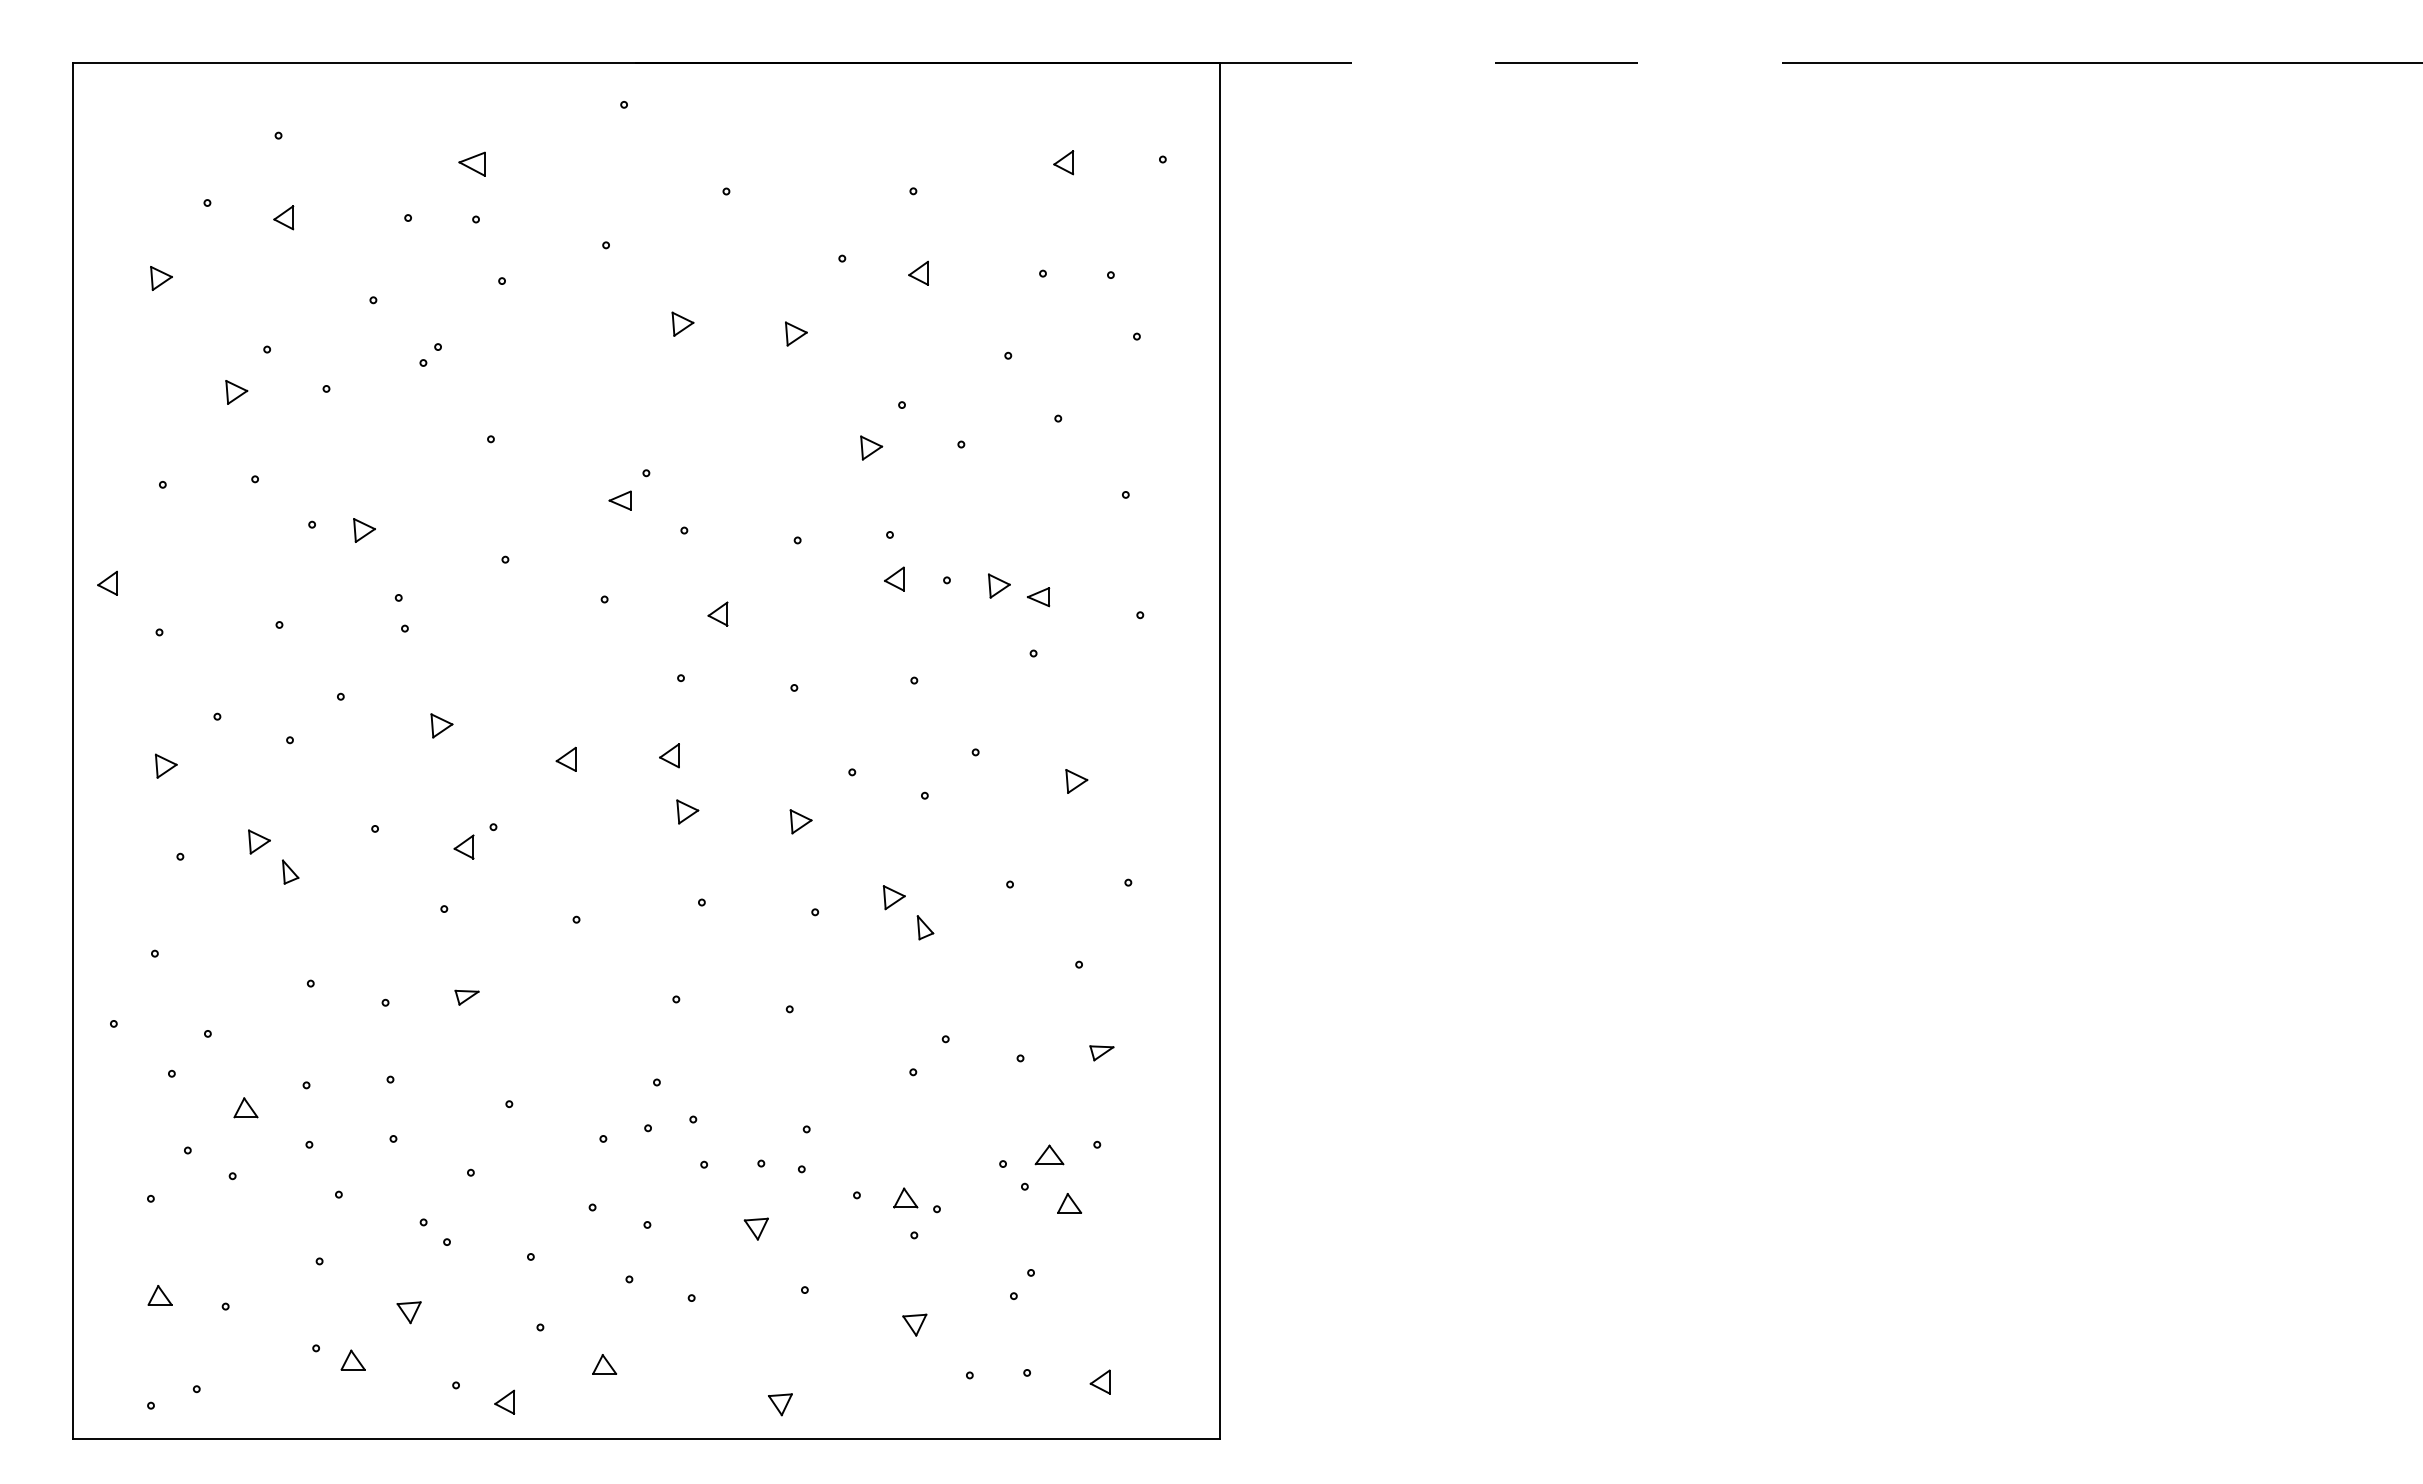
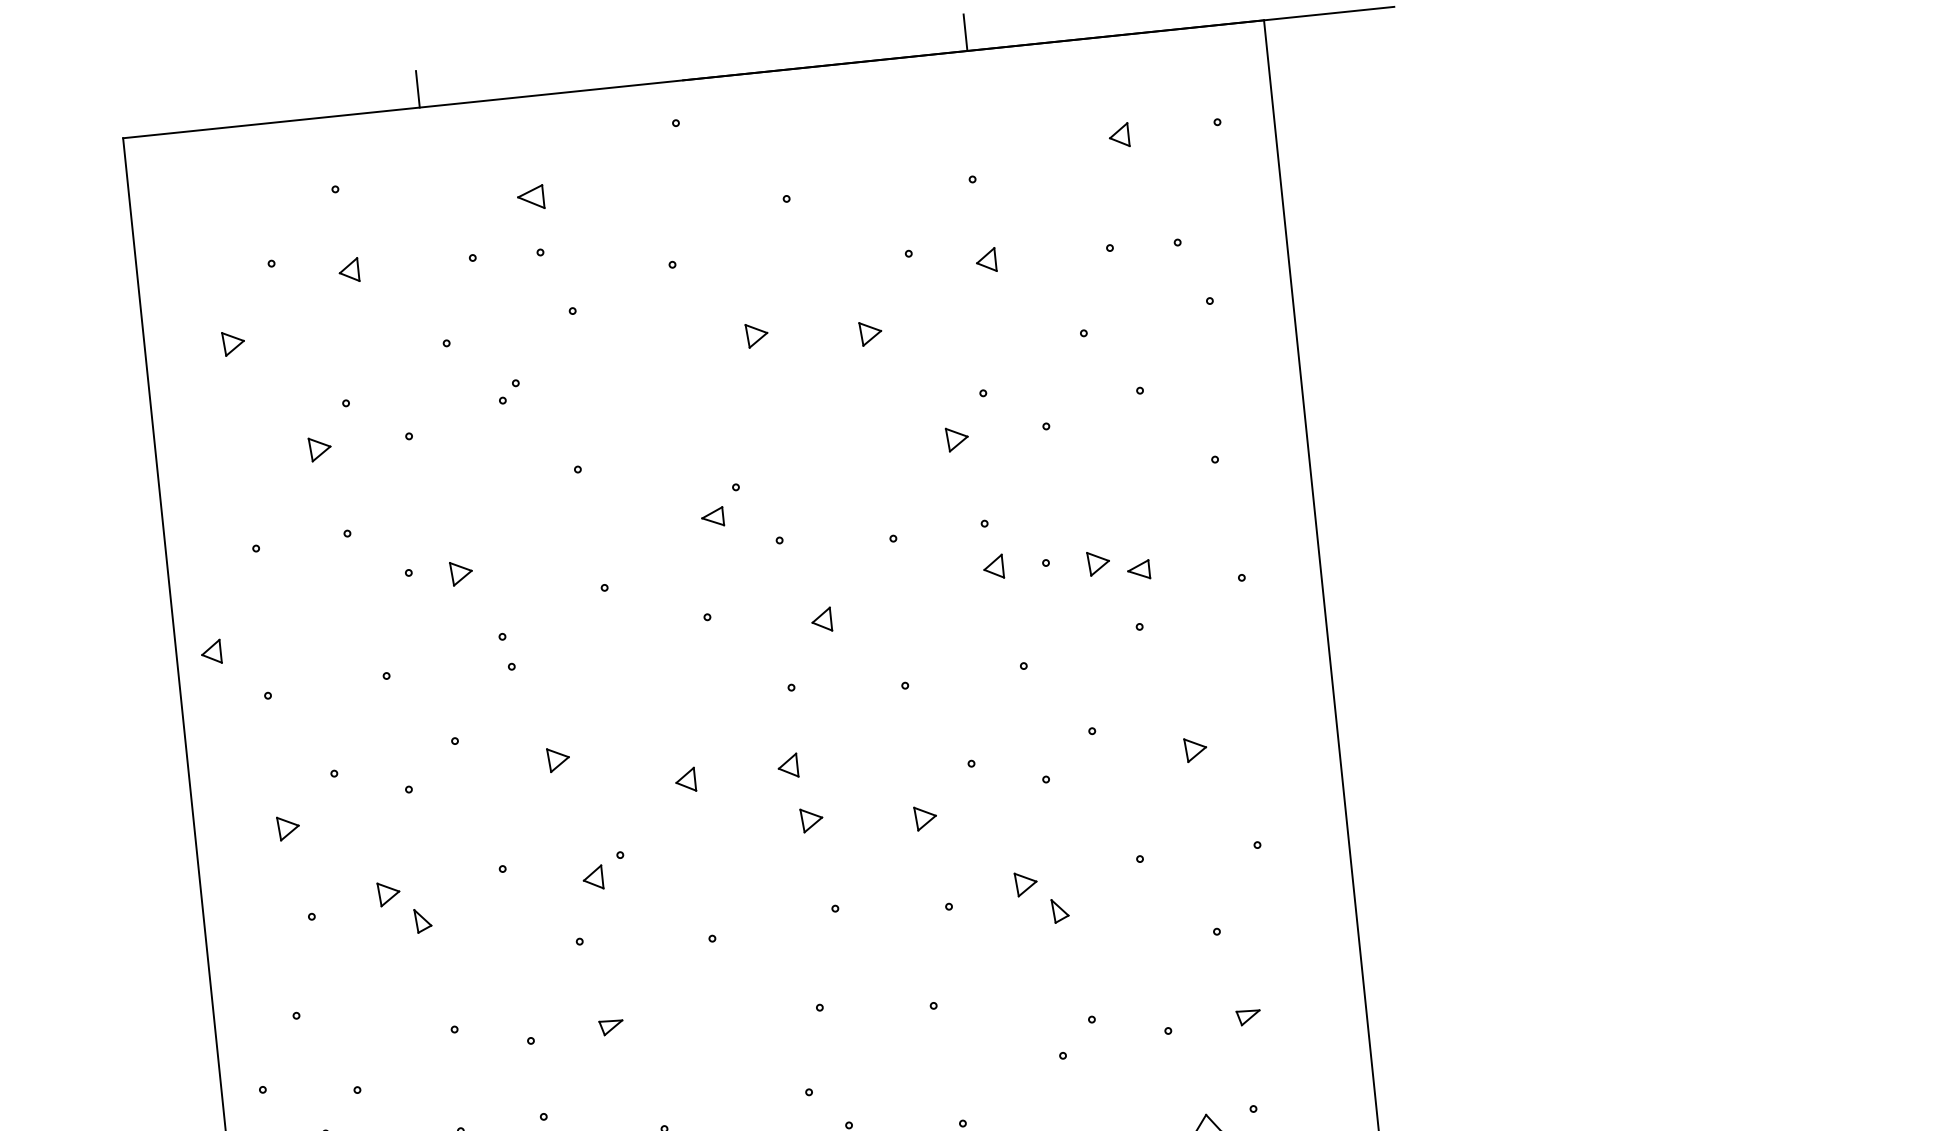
line: (370, 44) -> (417, 89), added
line: (921, 44) -> (965, 32), added

